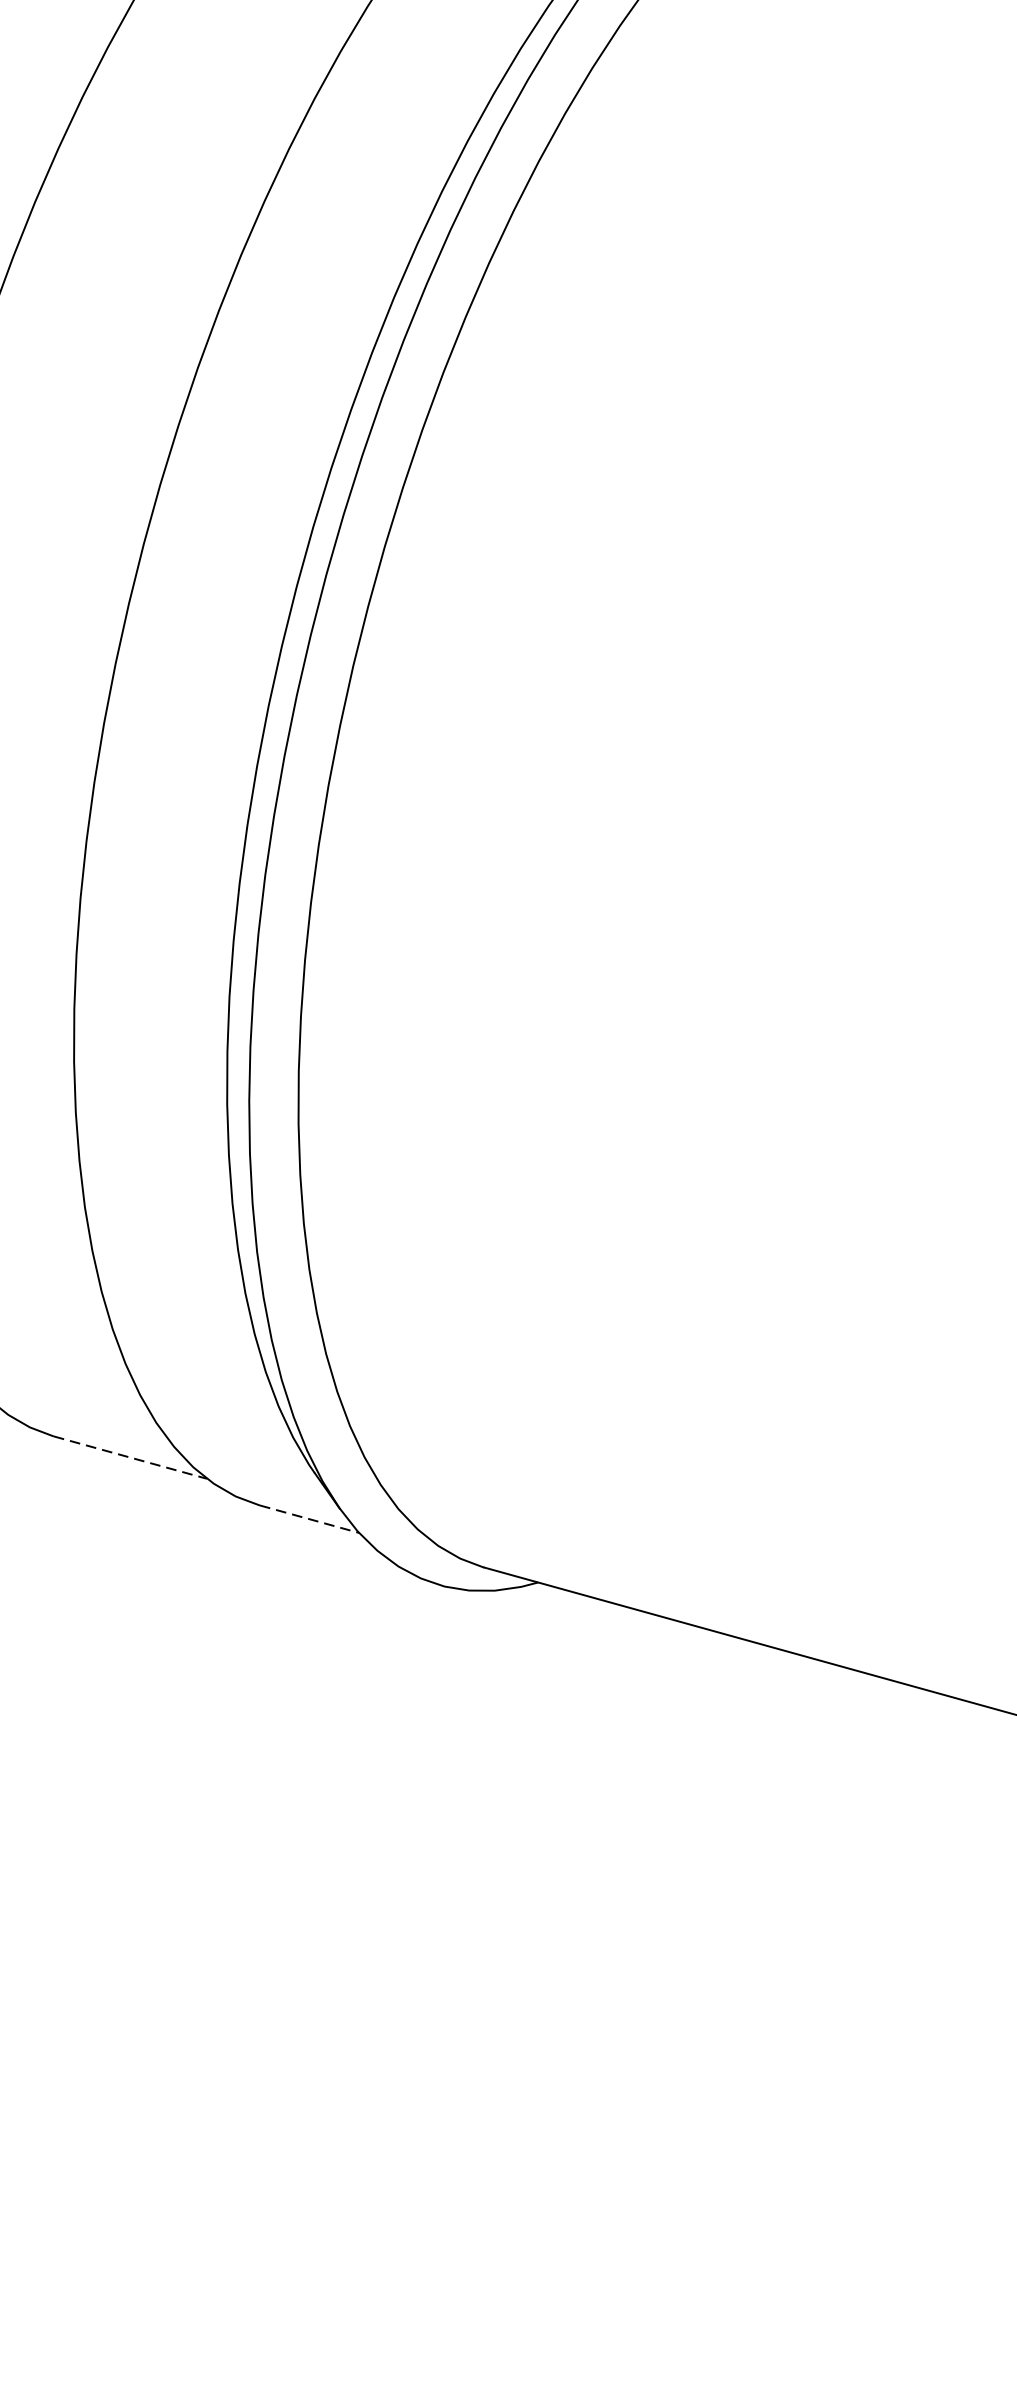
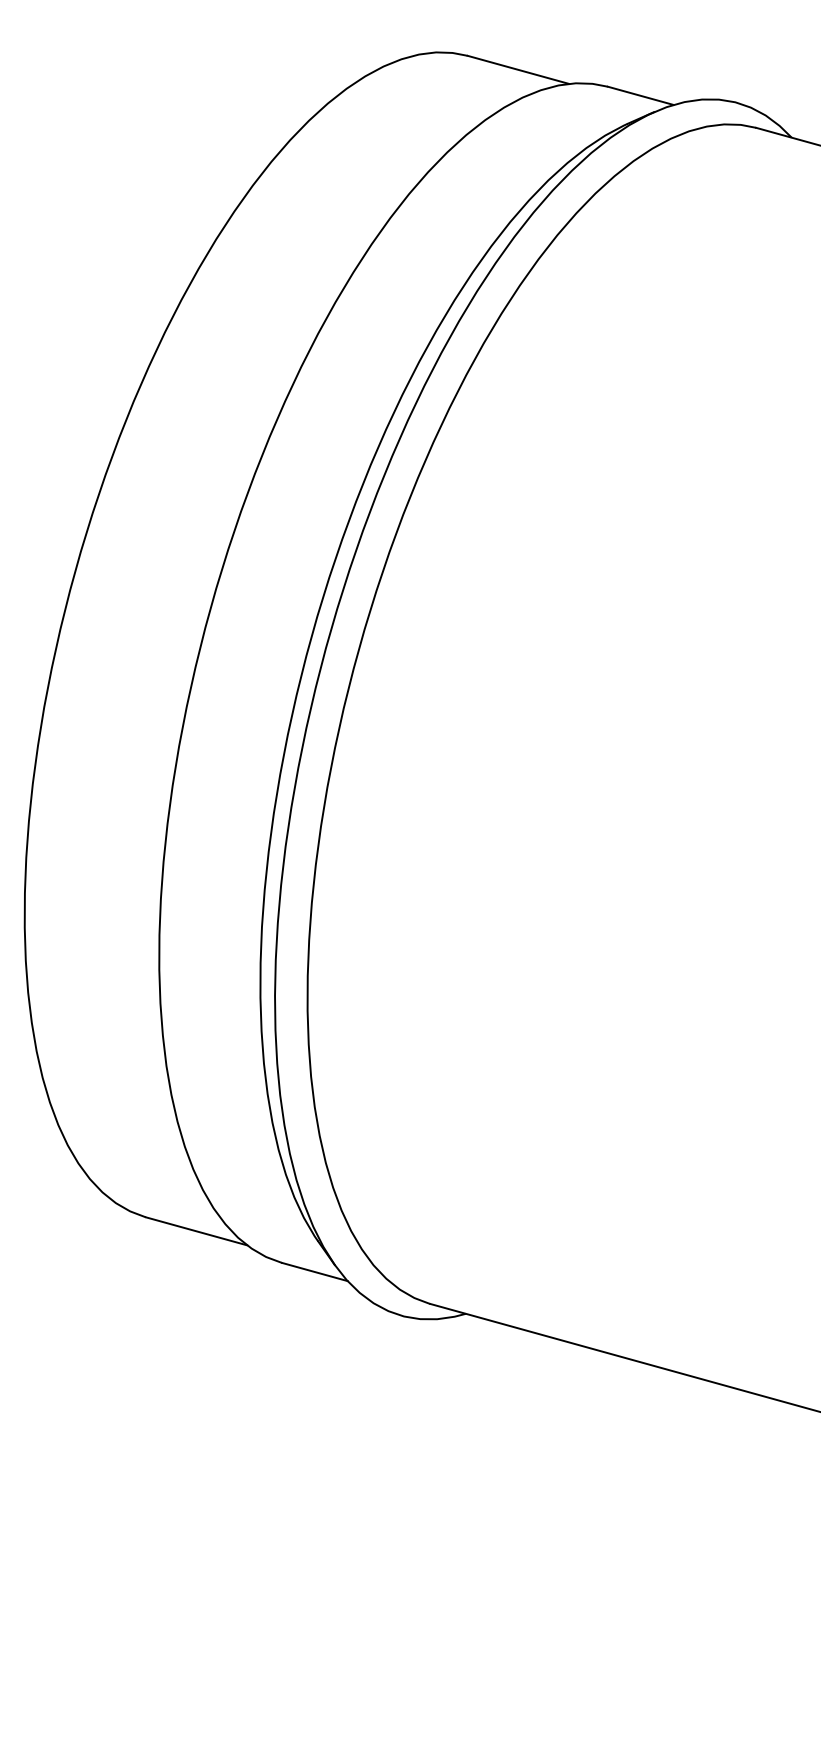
line: (131, 1457) -> (197, 1231), dashed -> solid
line: (309, 1519) -> (314, 1272), dashed -> solid

